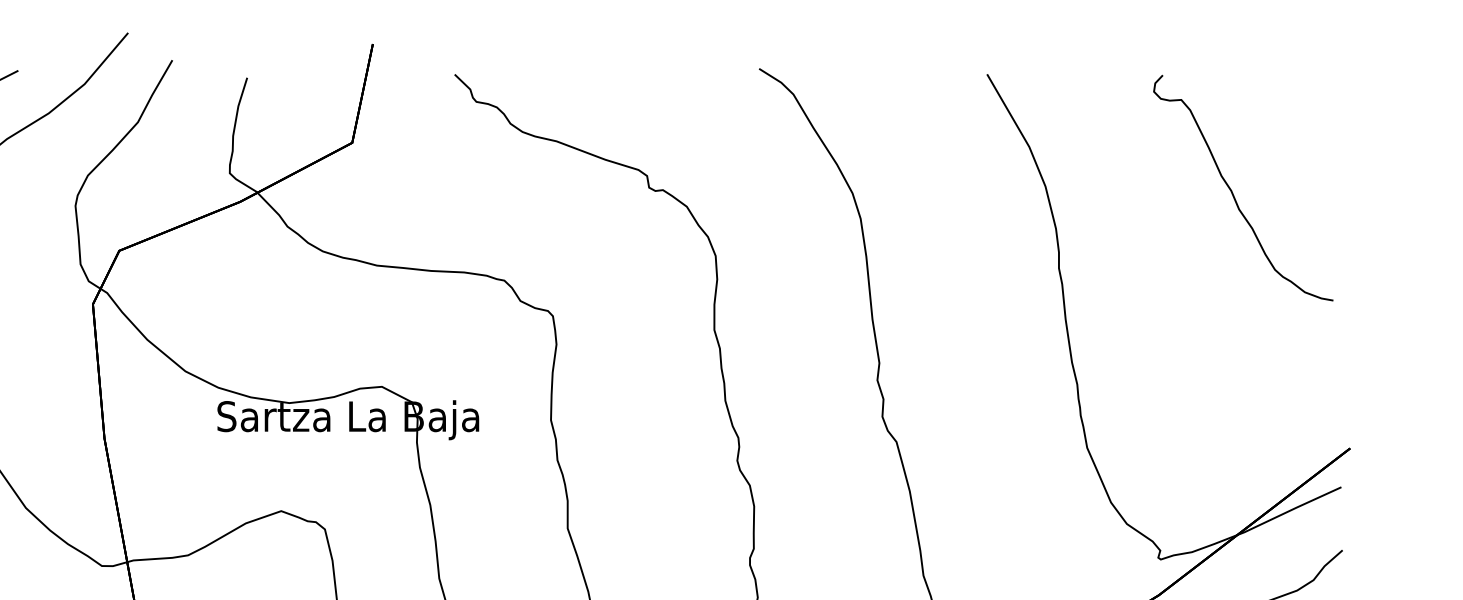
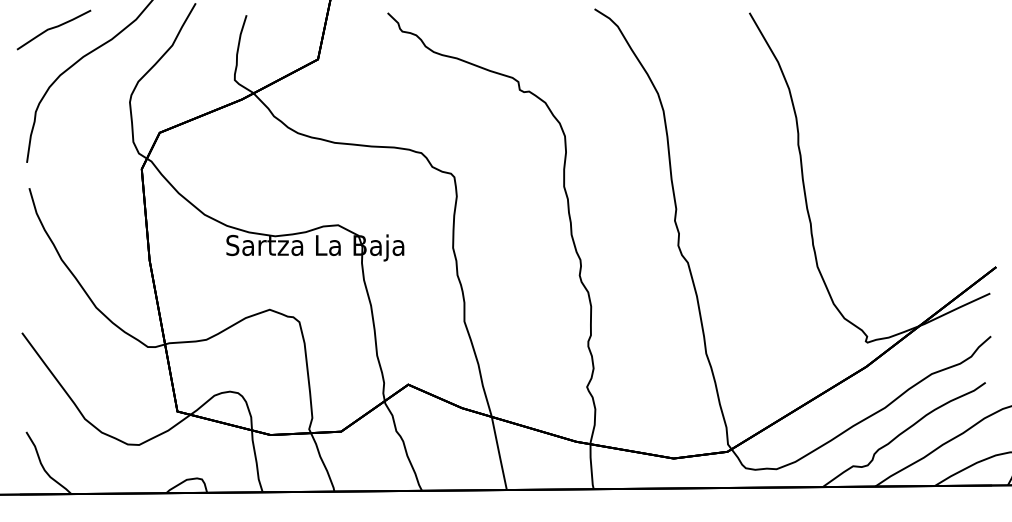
curve: (1232, 190) -> (916, 91), removed

